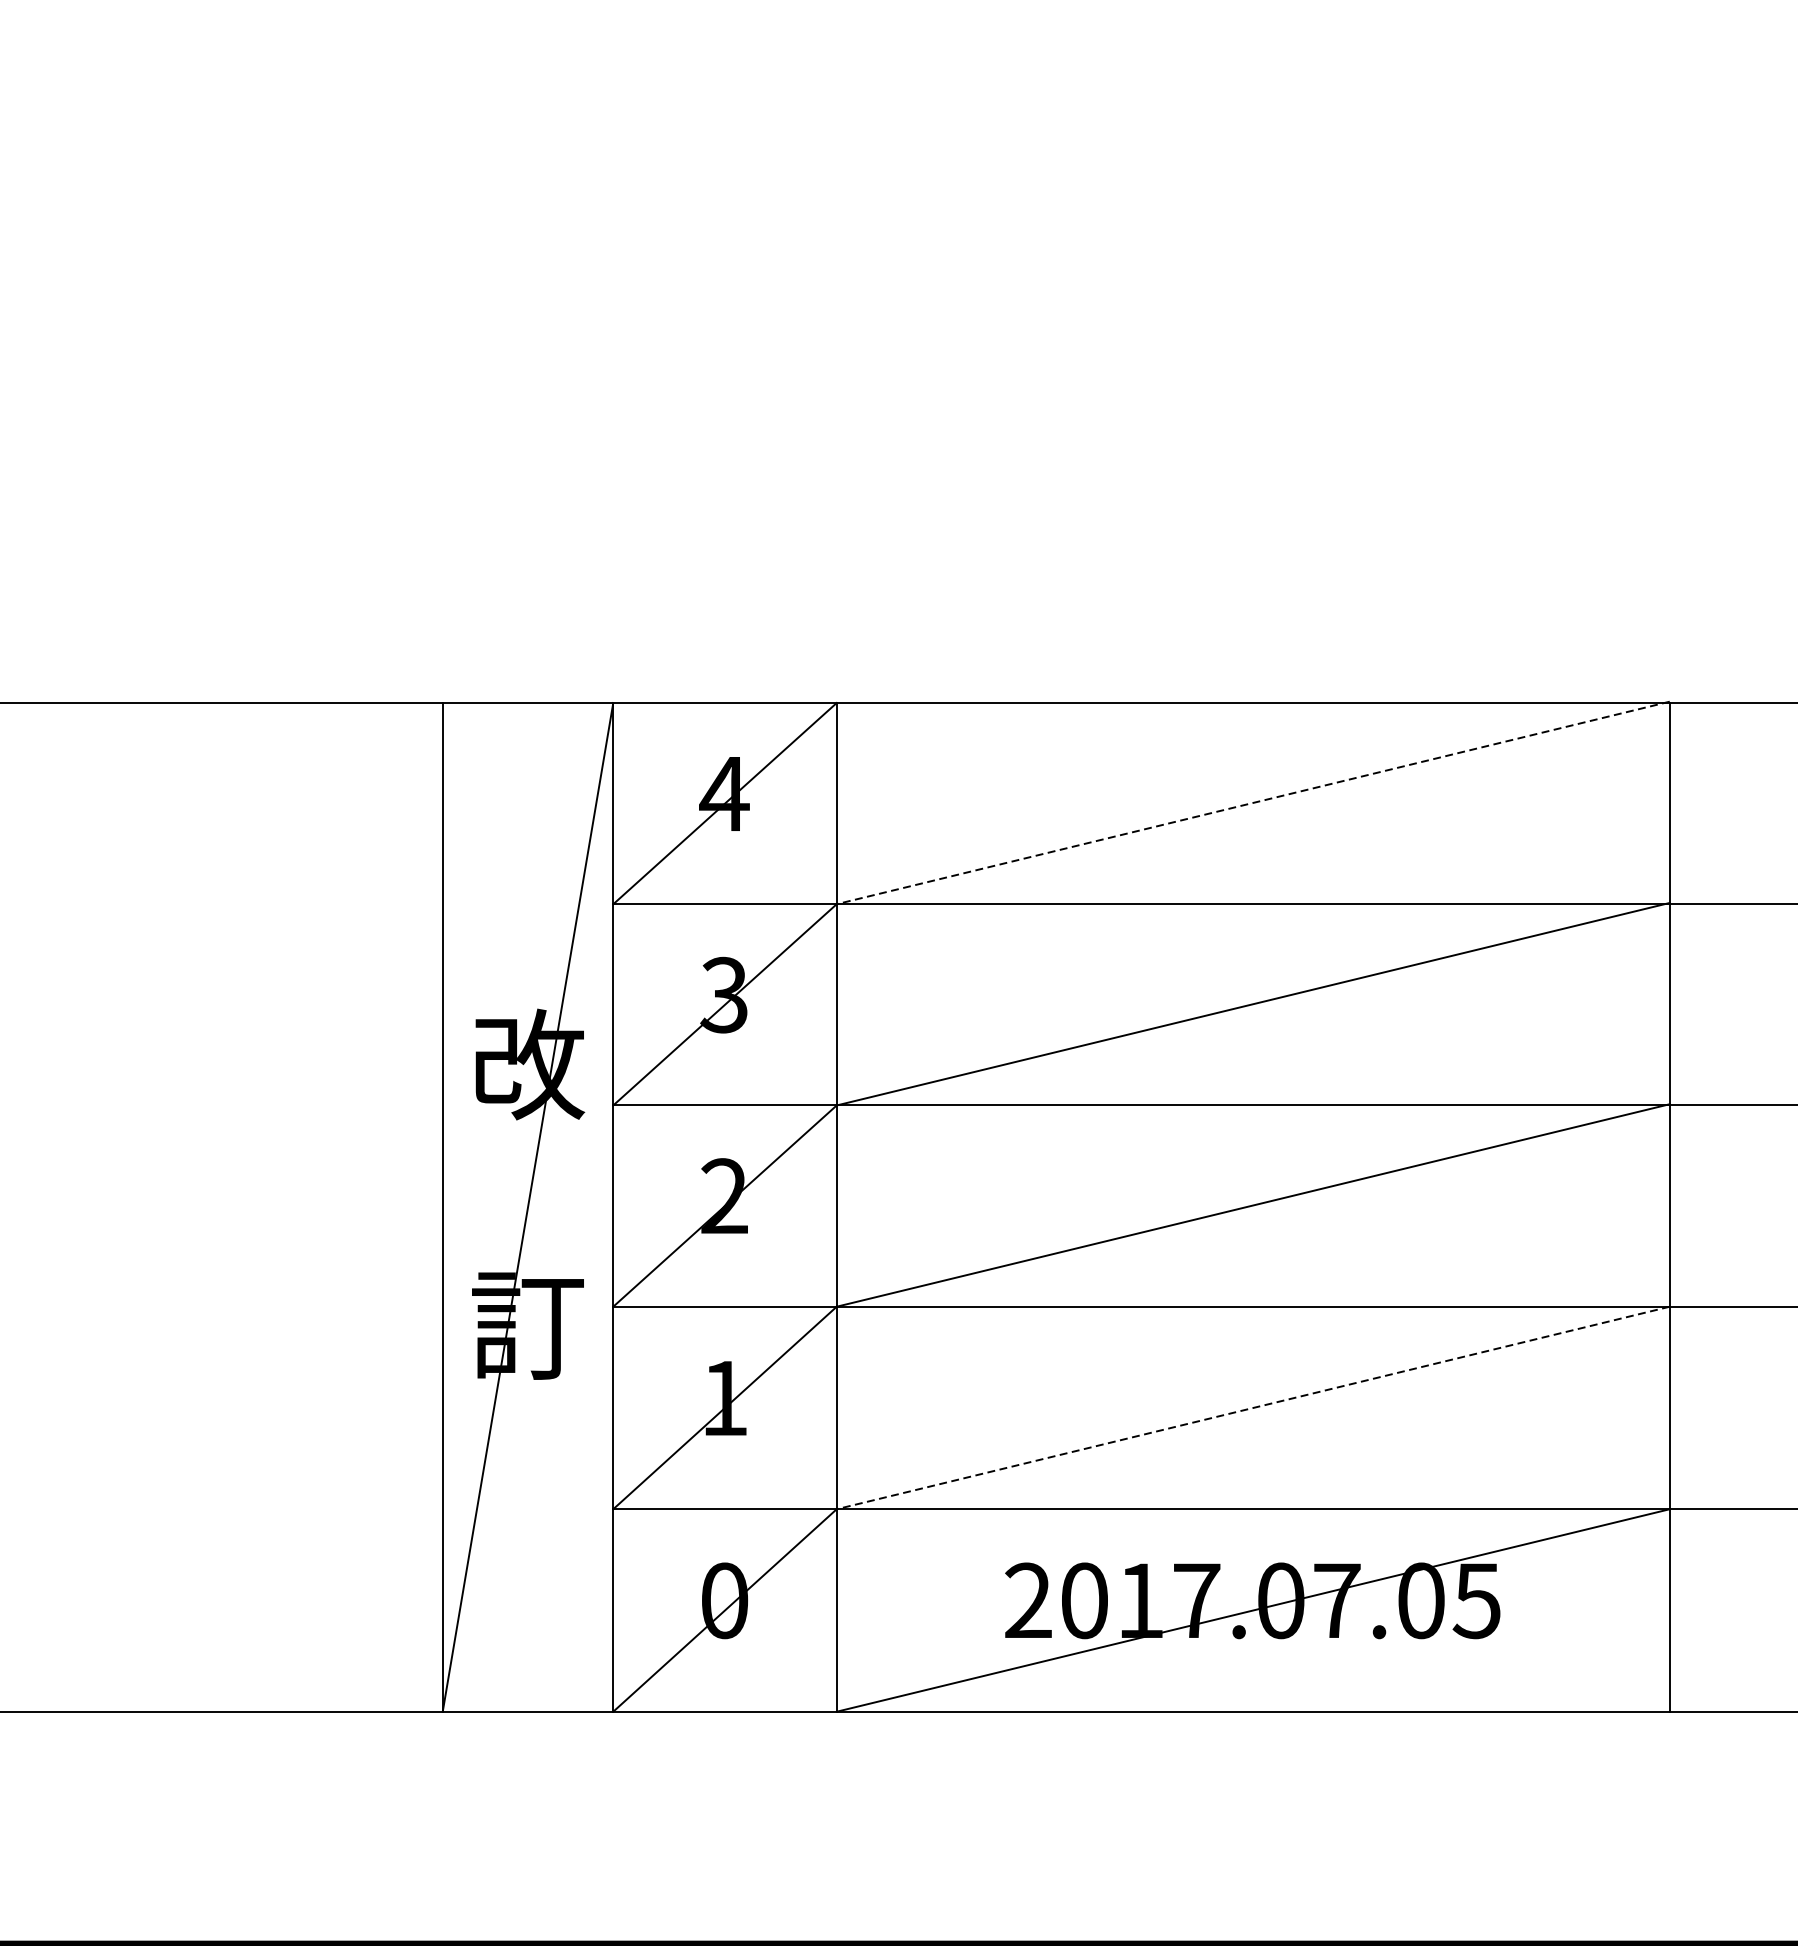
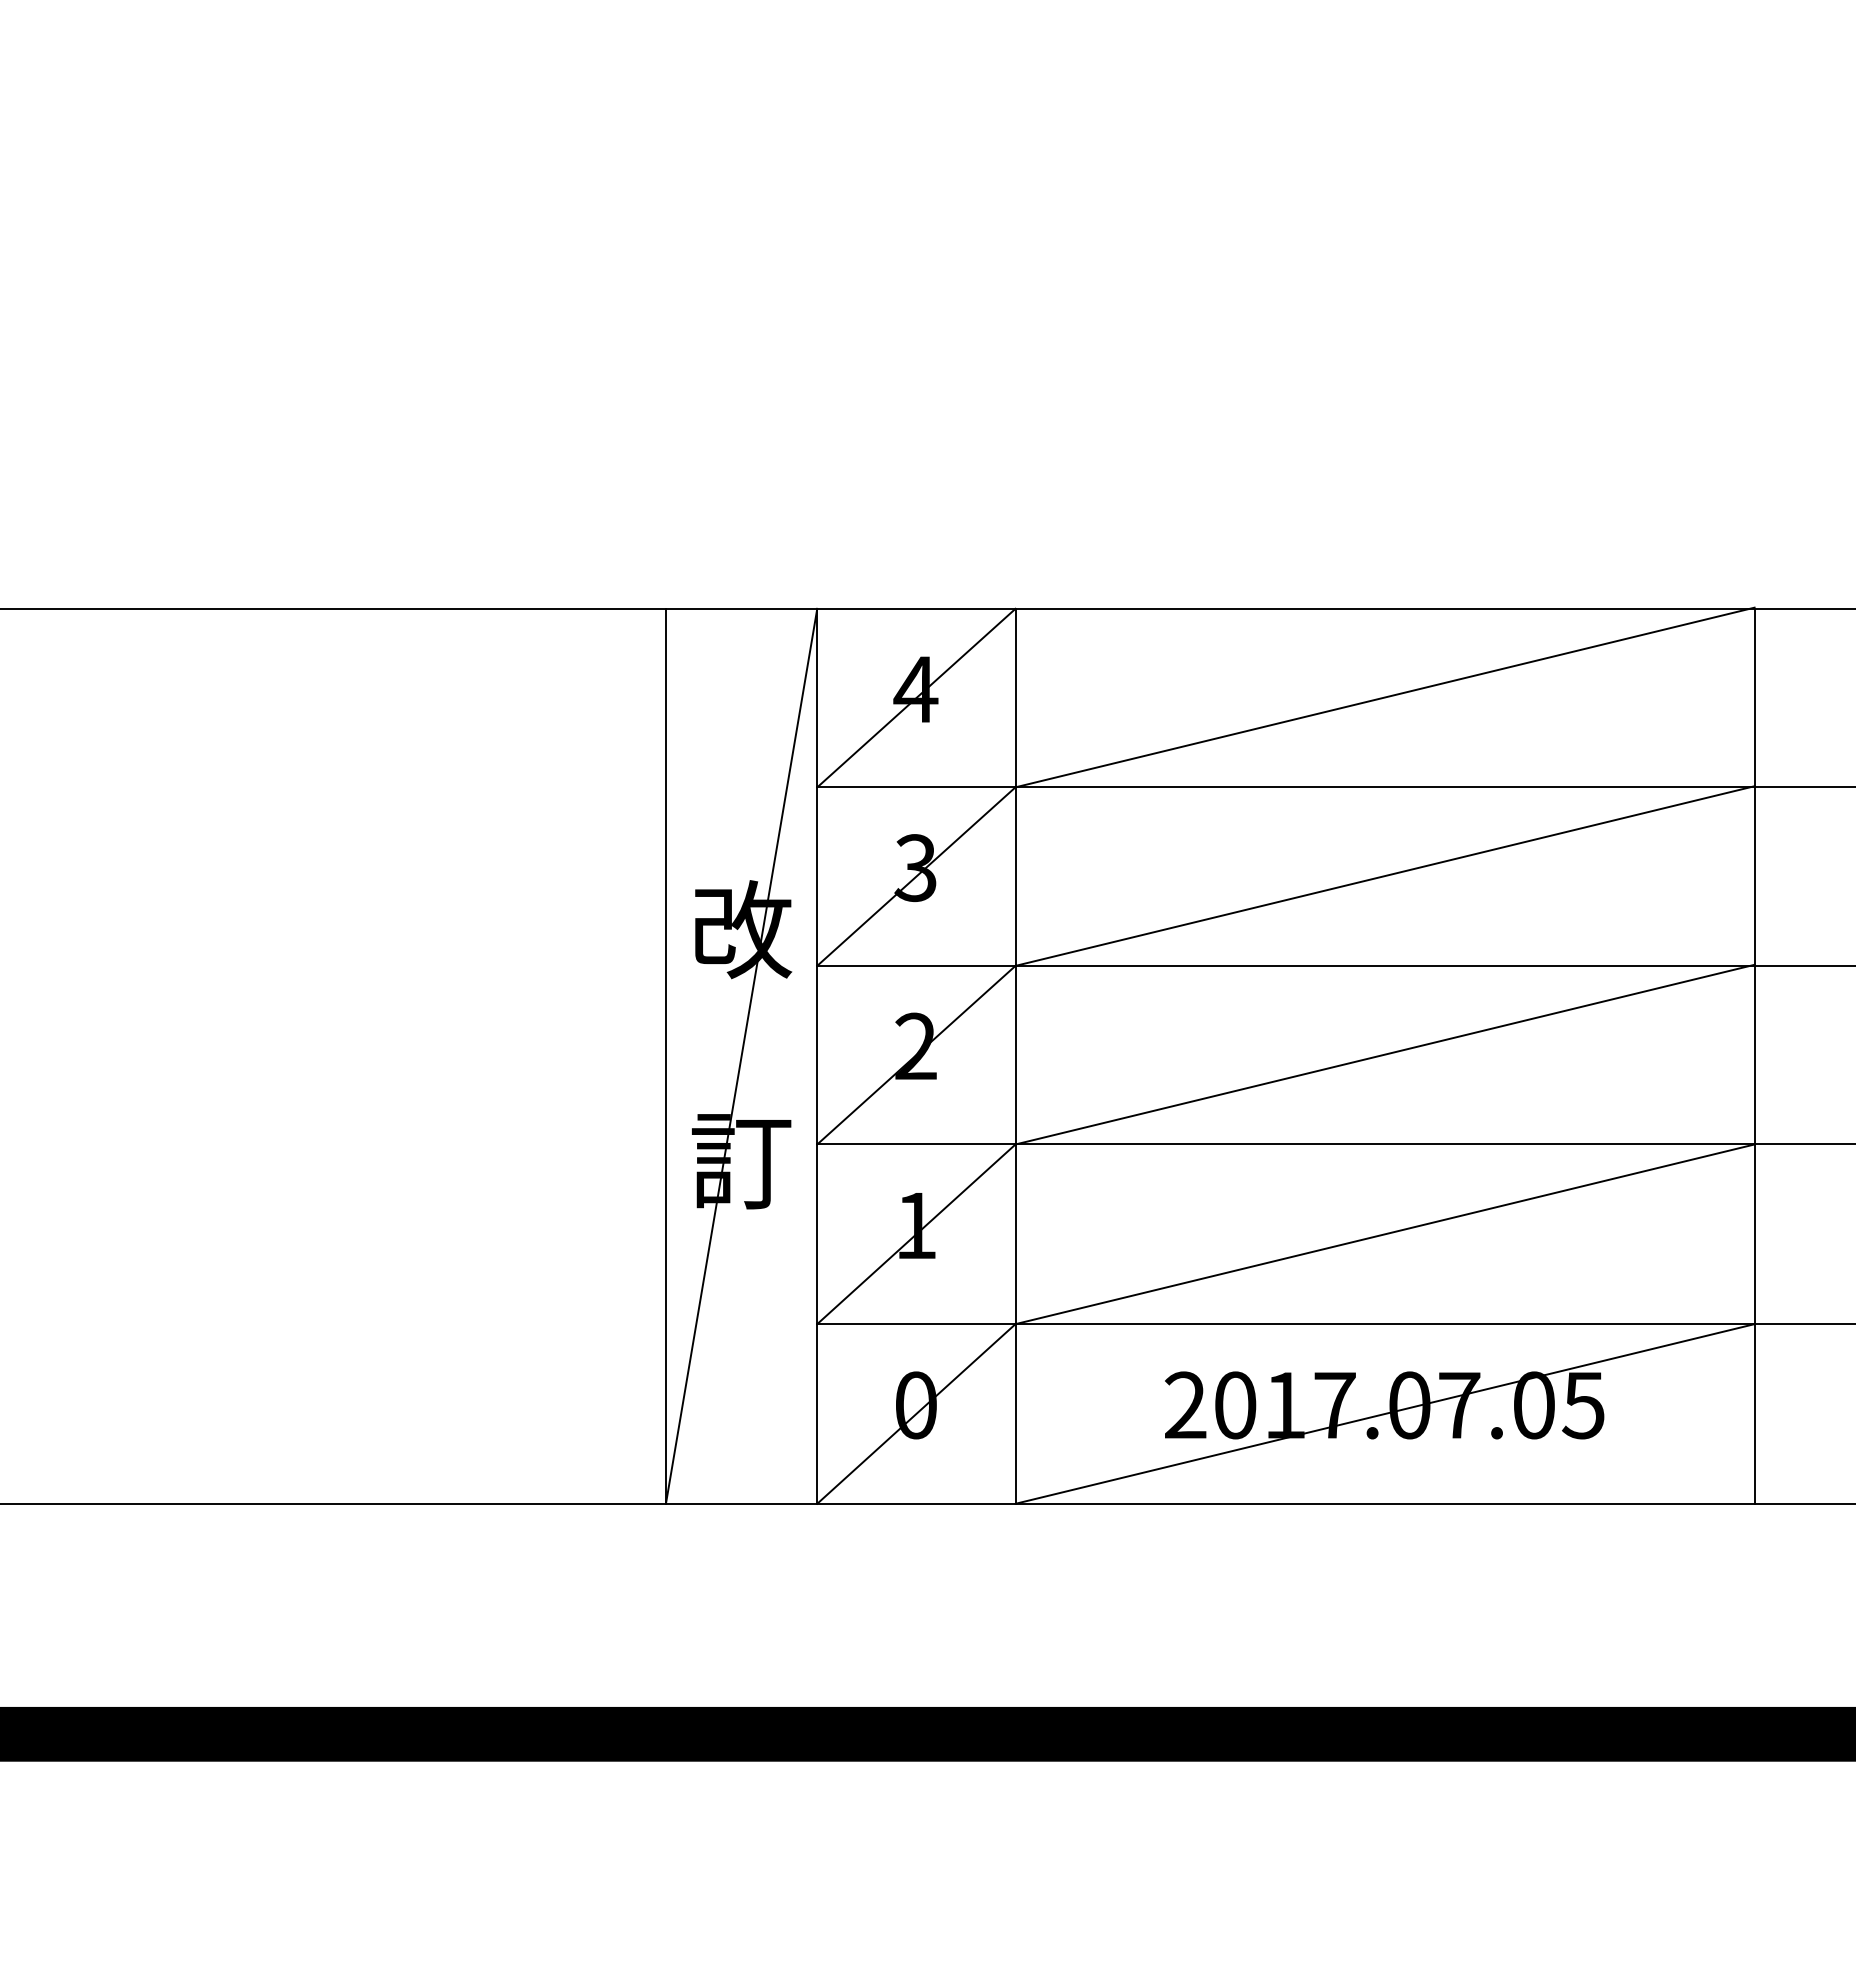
line: (1252, 802) -> (1384, 697), dashed -> solid
line: (1252, 1408) -> (1384, 1234), dashed -> solid

